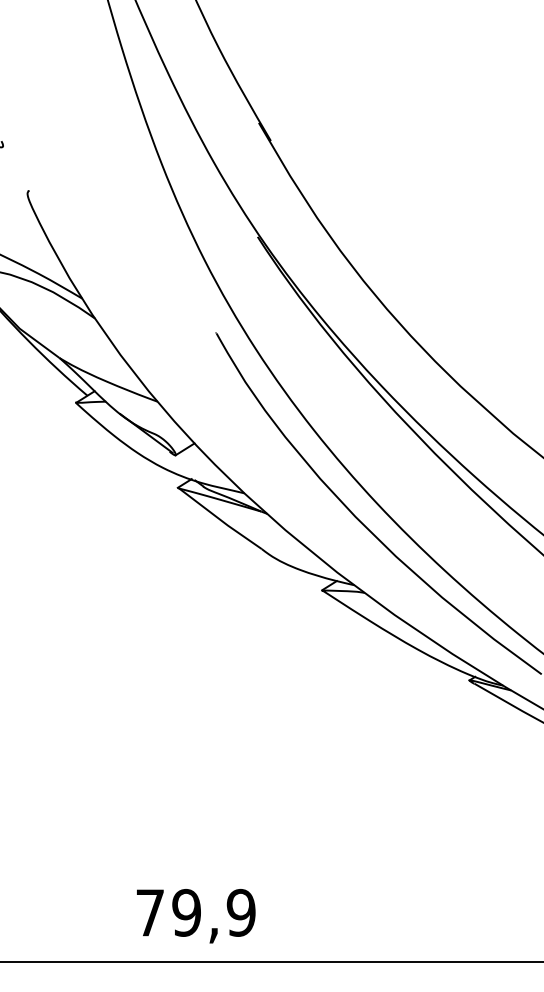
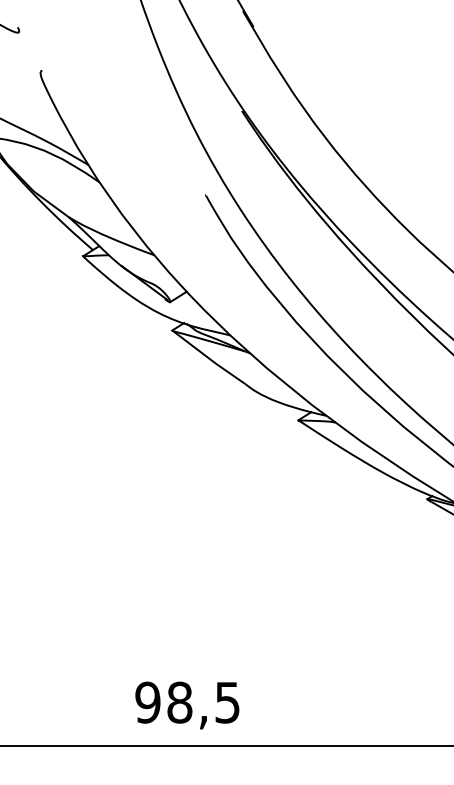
text: (195, 912) -> (187, 702), 79,9 -> 98,5

